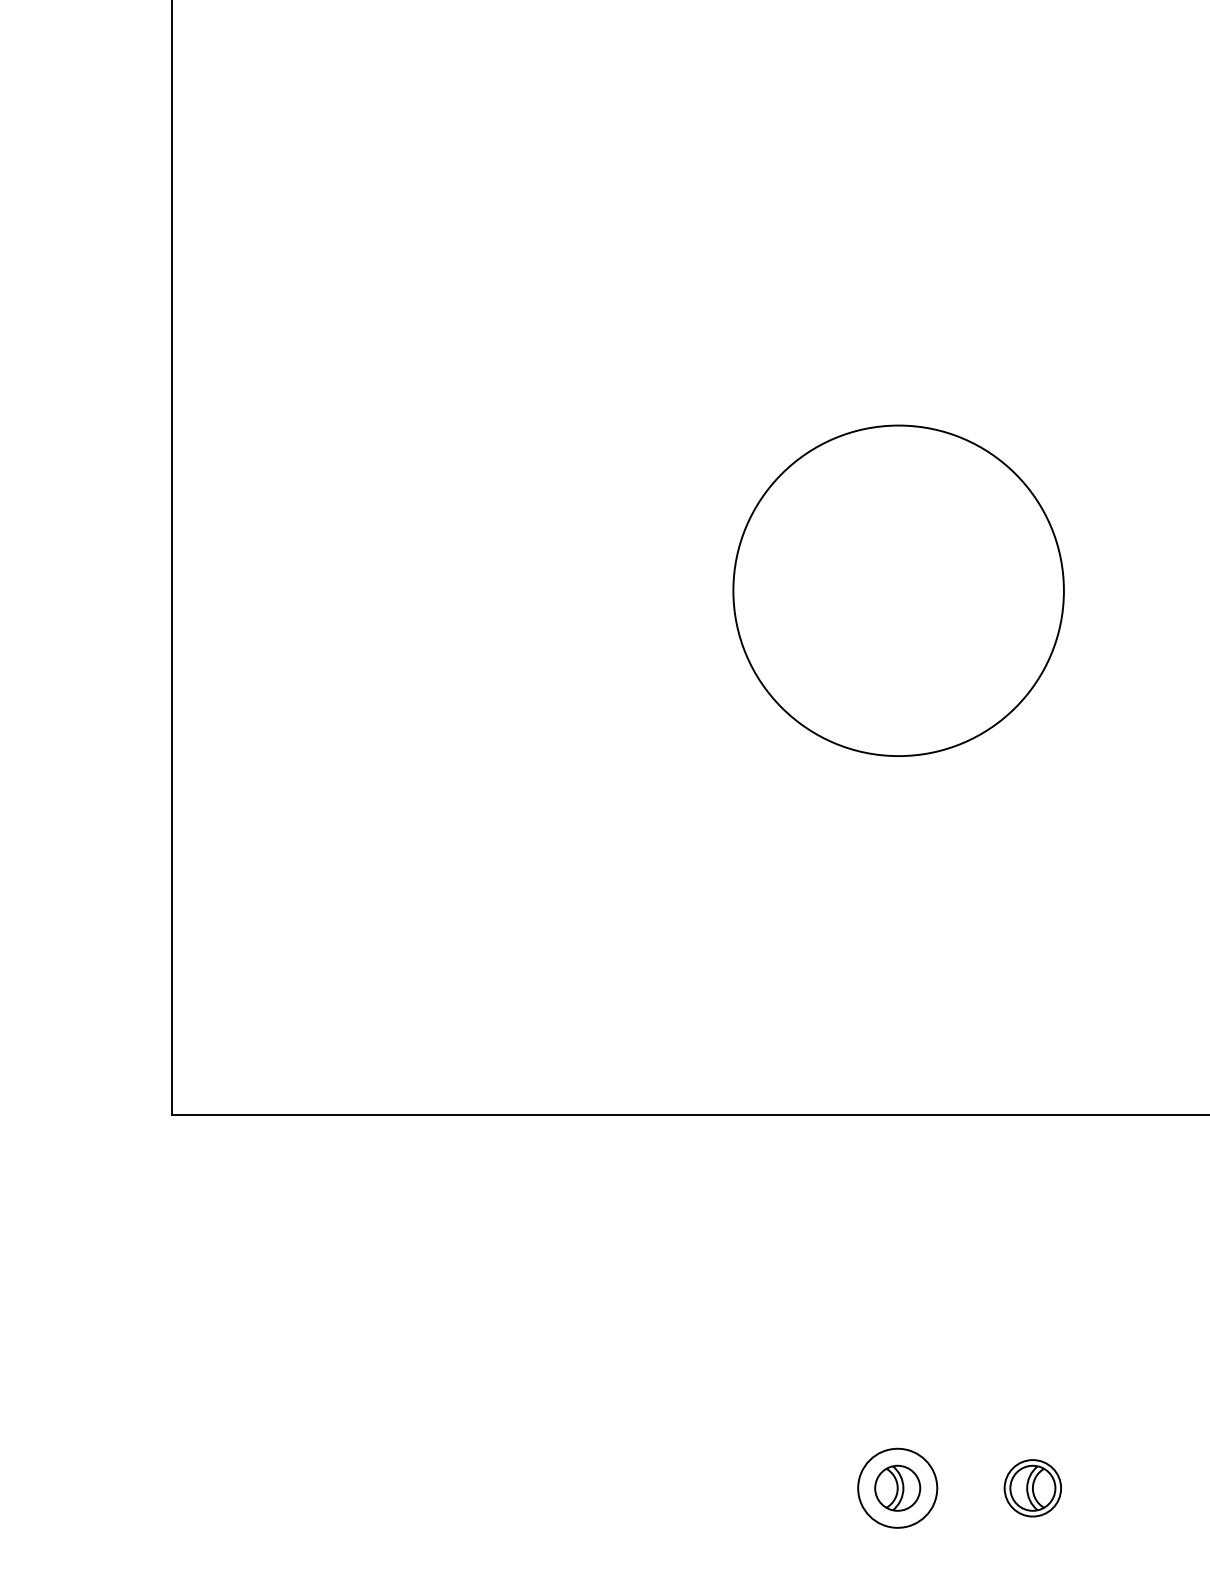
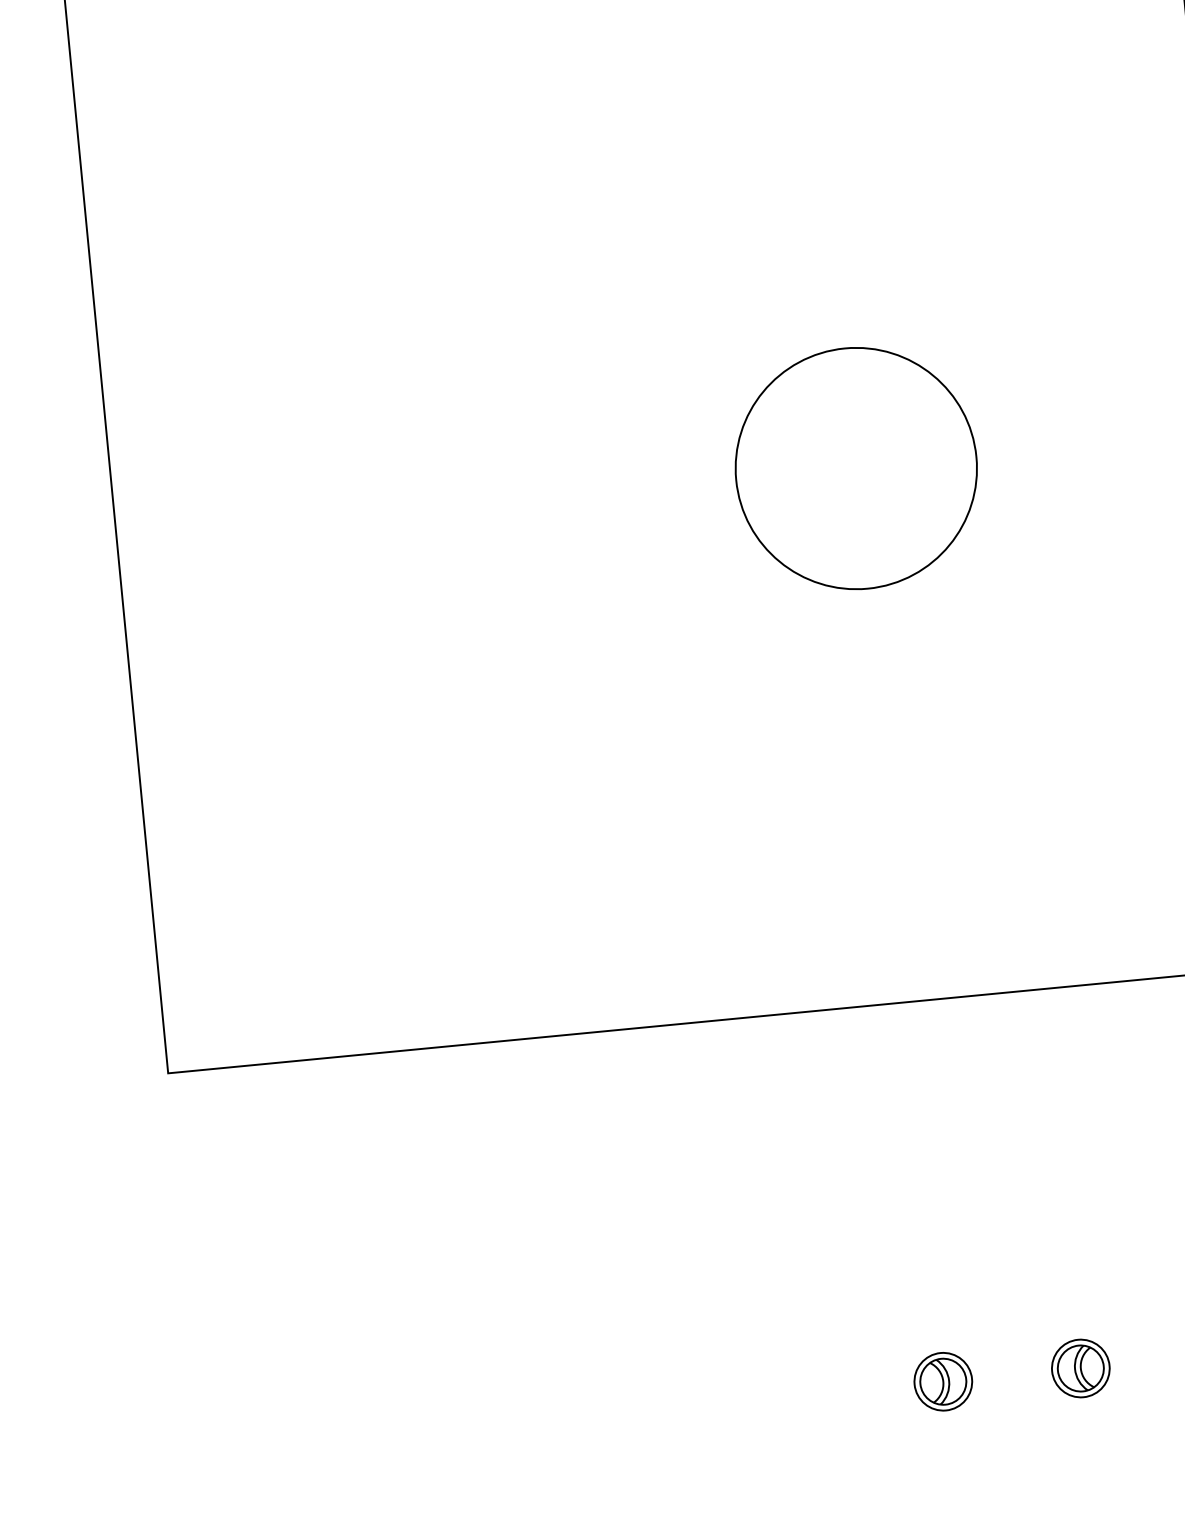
circle: (898, 590) -> (856, 468), size x0.71
circle: (897, 1488) -> (943, 1381), size x0.71

